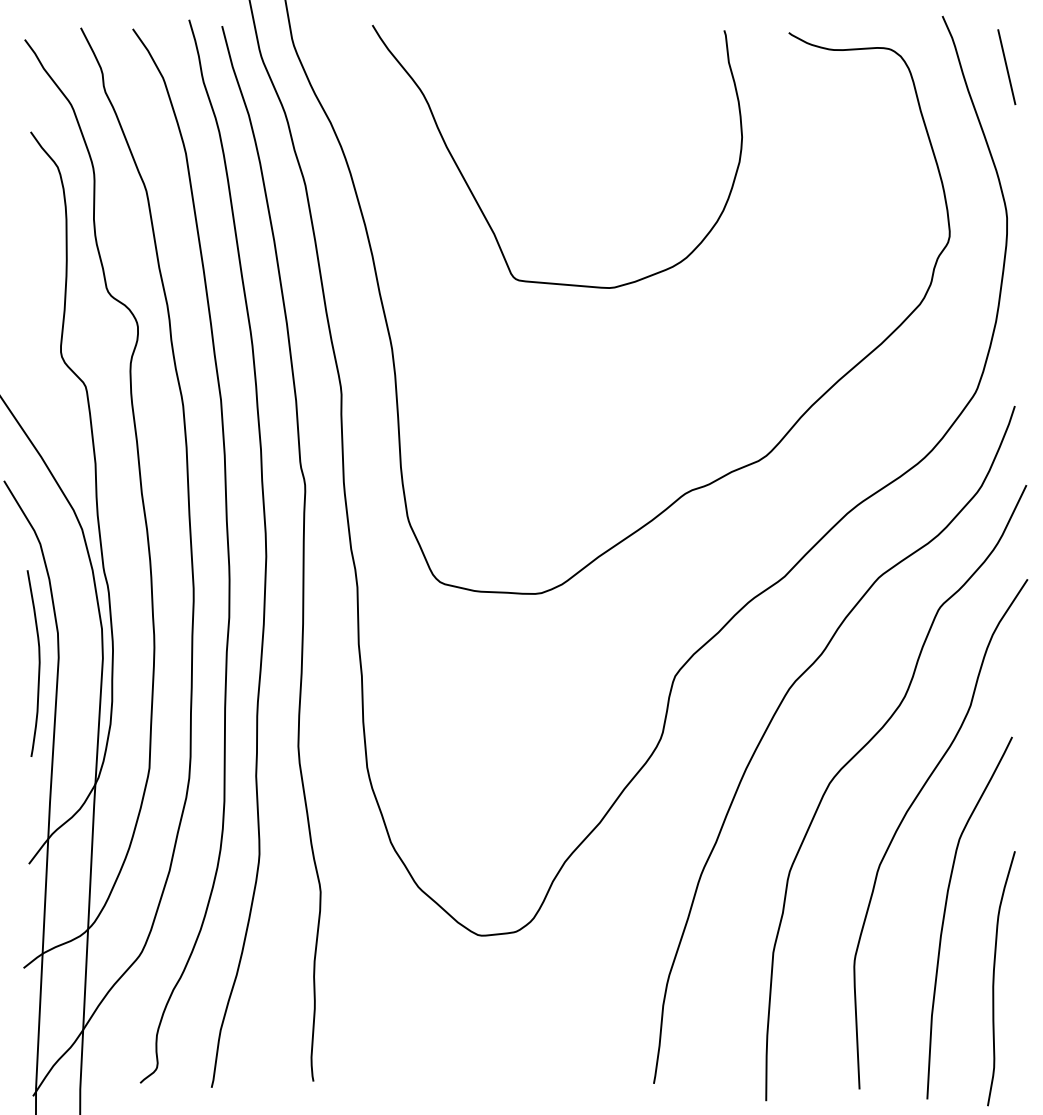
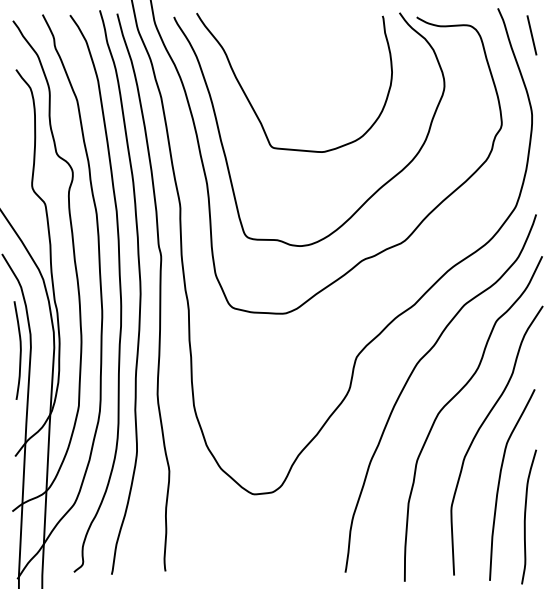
curve: (426, 288) -> (225, 152), added

